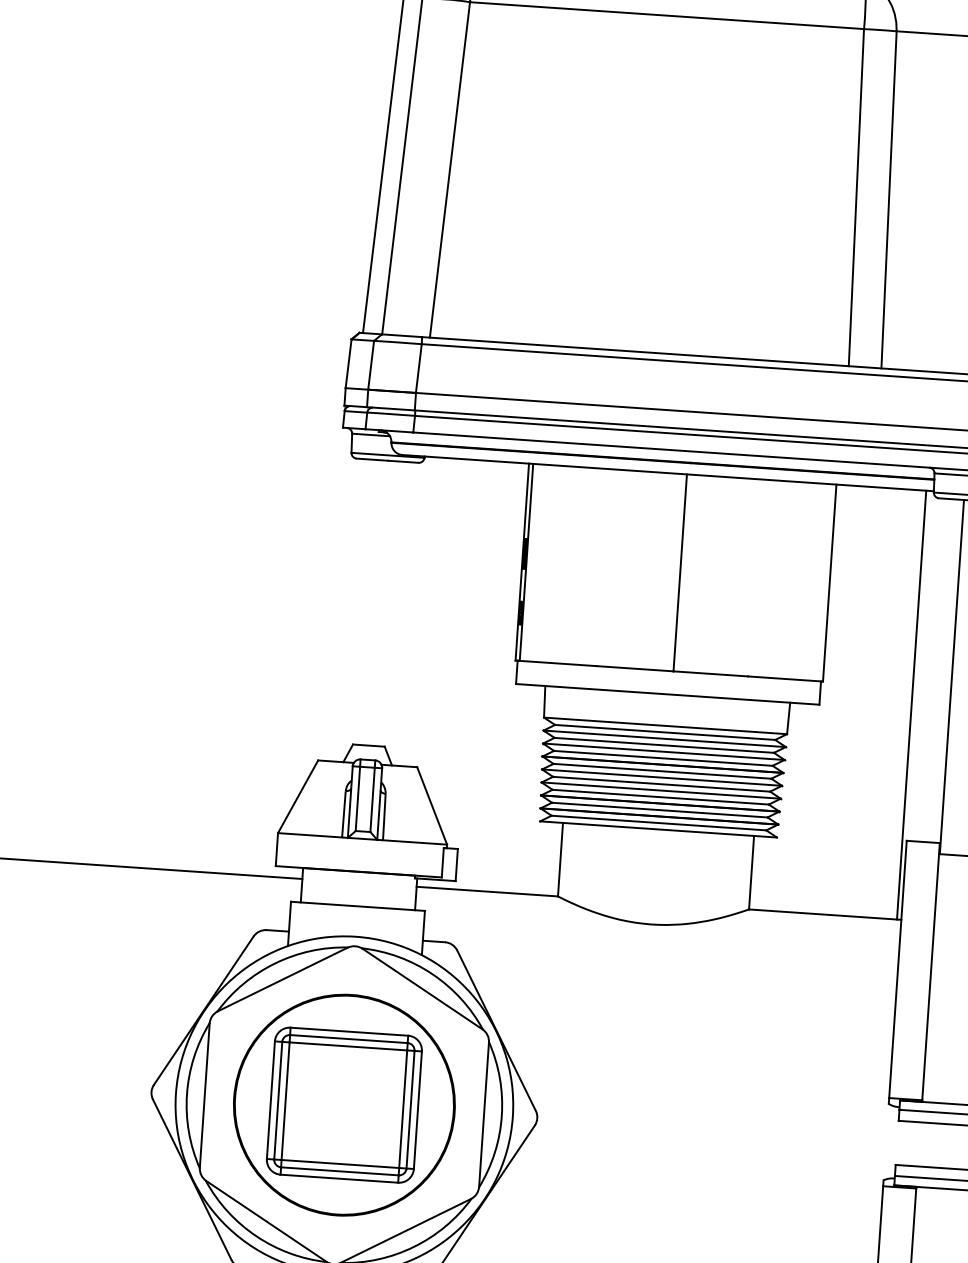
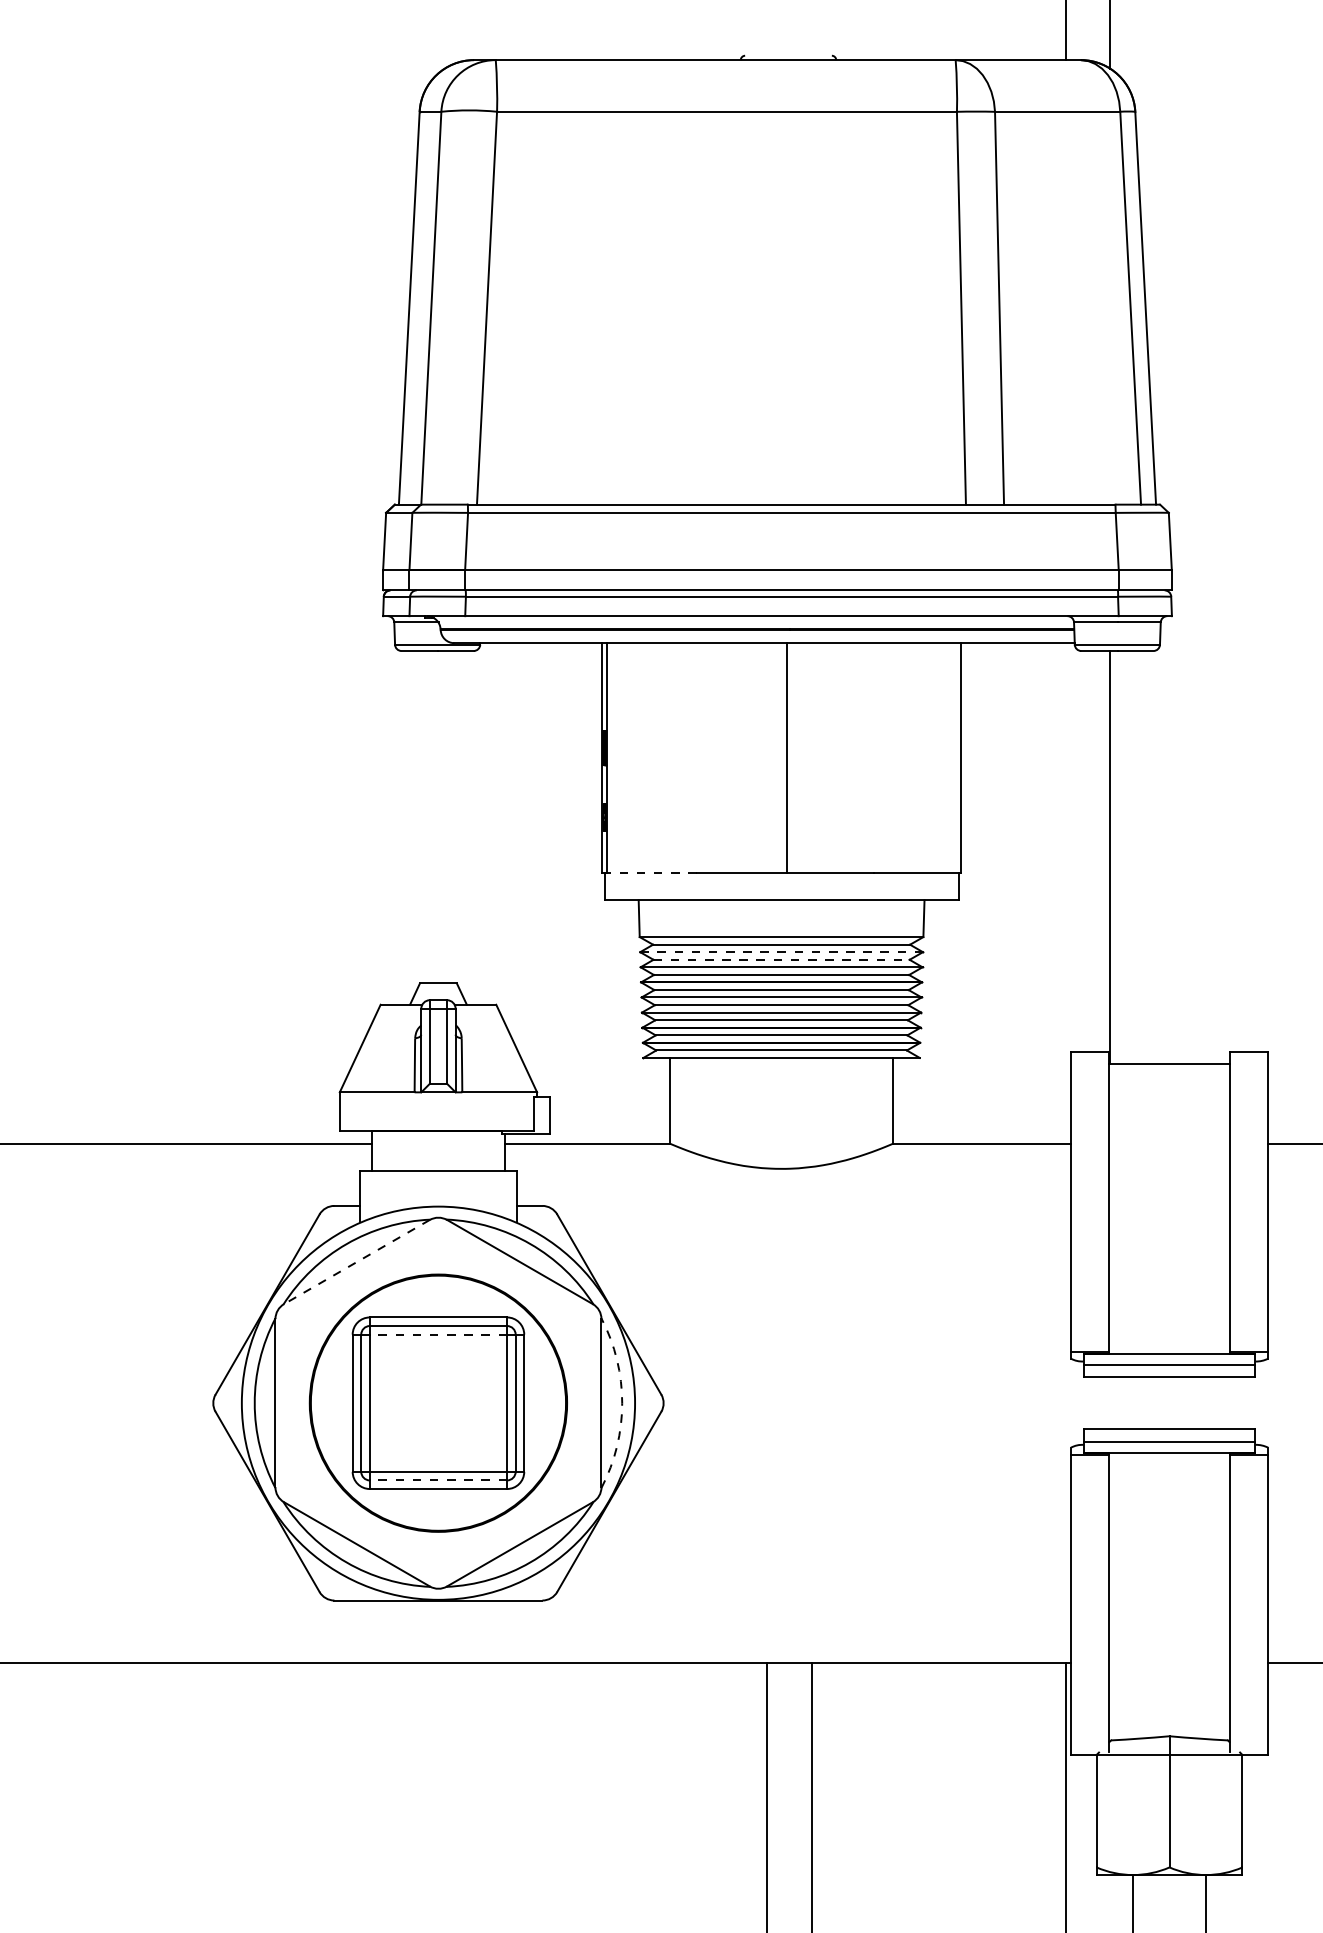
line: (557, 663) -> (651, 873), solid -> dashed
line: (911, 705) -> (1065, 893), removed
line: (665, 739) -> (782, 952), solid -> dashed
line: (665, 745) -> (782, 959), solid -> dashed
line: (282, 979) -> (356, 1262), solid -> dashed
line: (348, 1046) -> (438, 1334), solid -> dashed
arc: (502, 1116) -> (622, 1403), solid -> dashed
line: (339, 1171) -> (438, 1480), solid -> dashed

